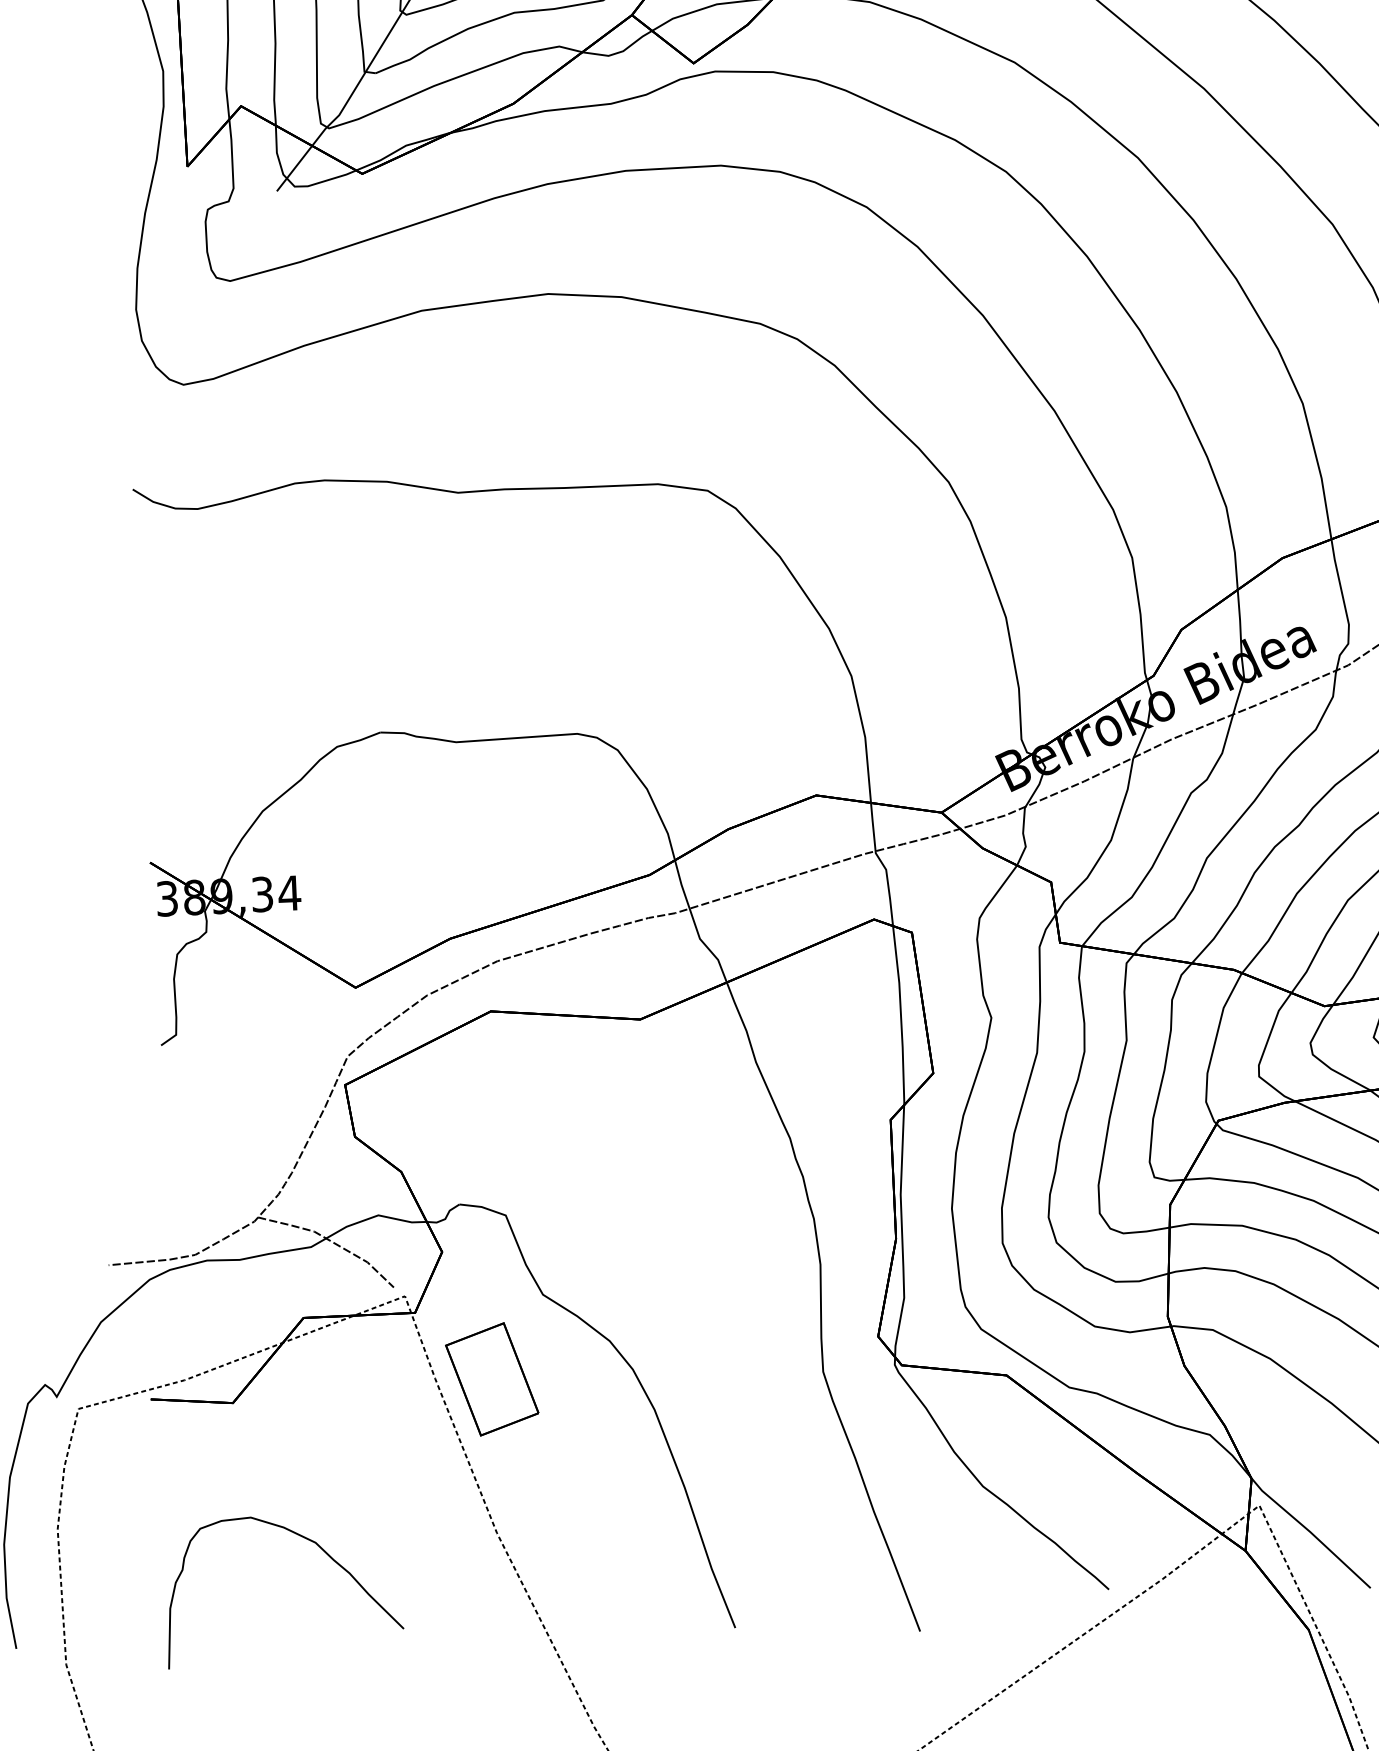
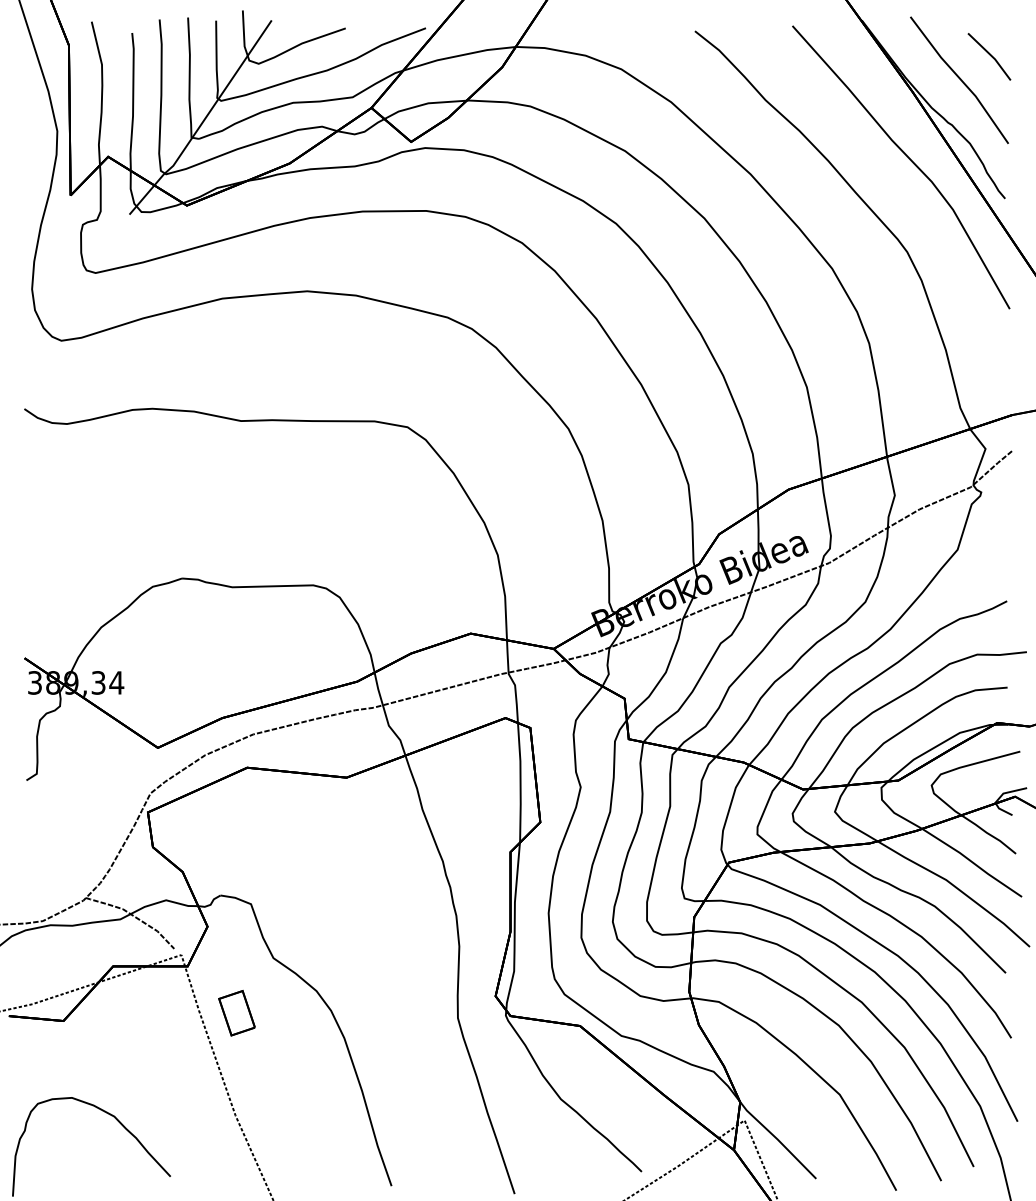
part: (491, 1380) -> (236, 1013), size x0.6

